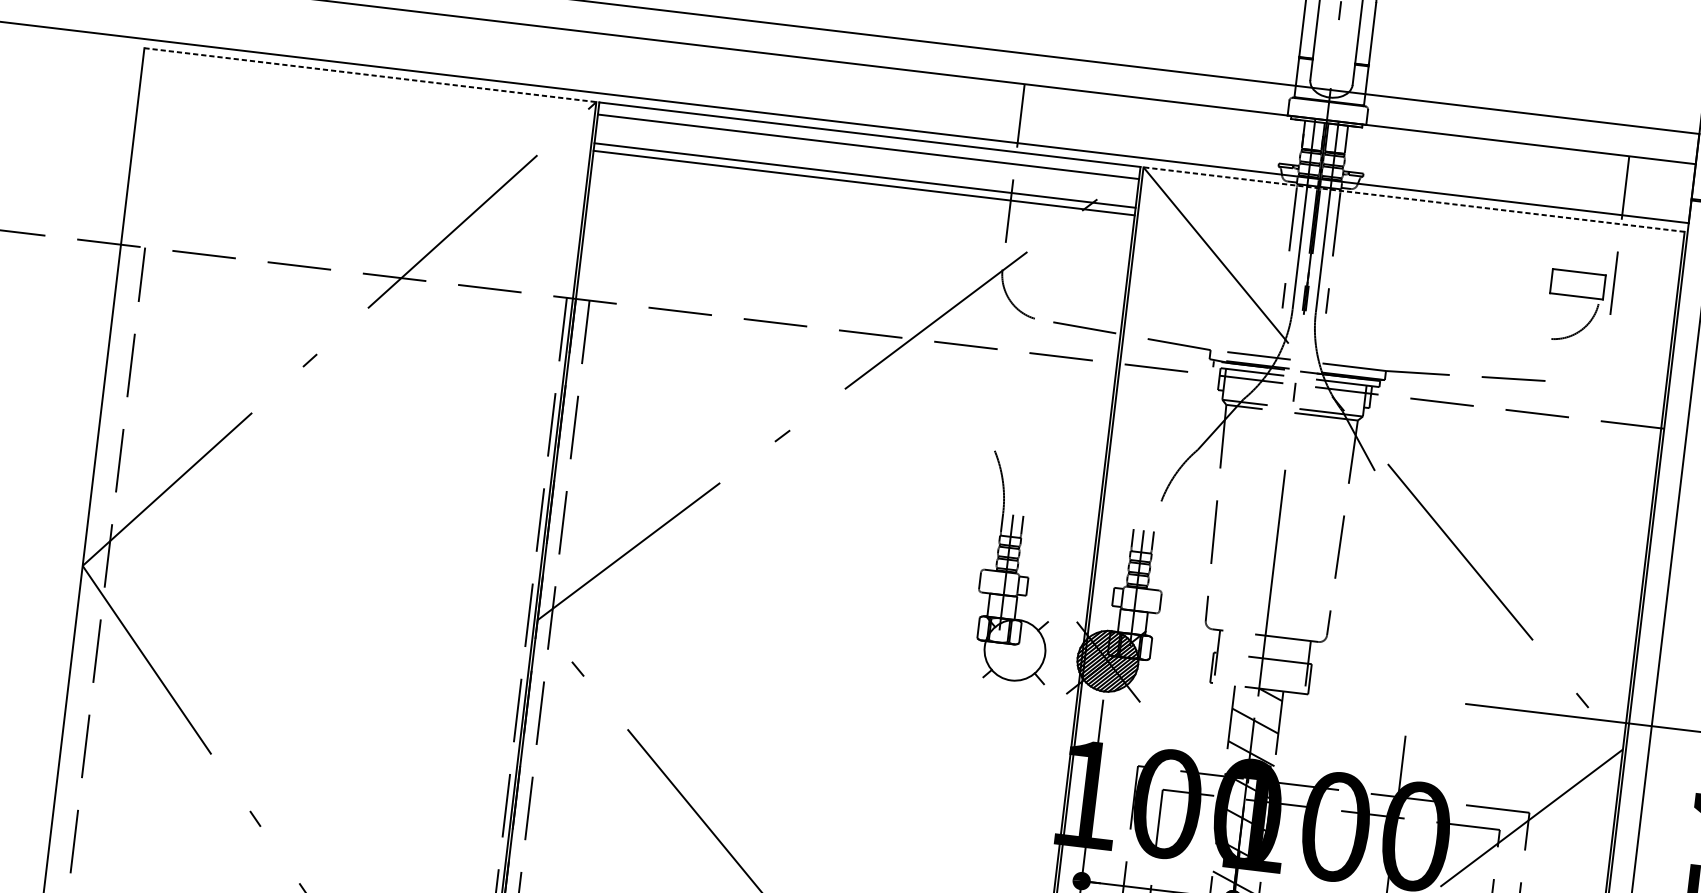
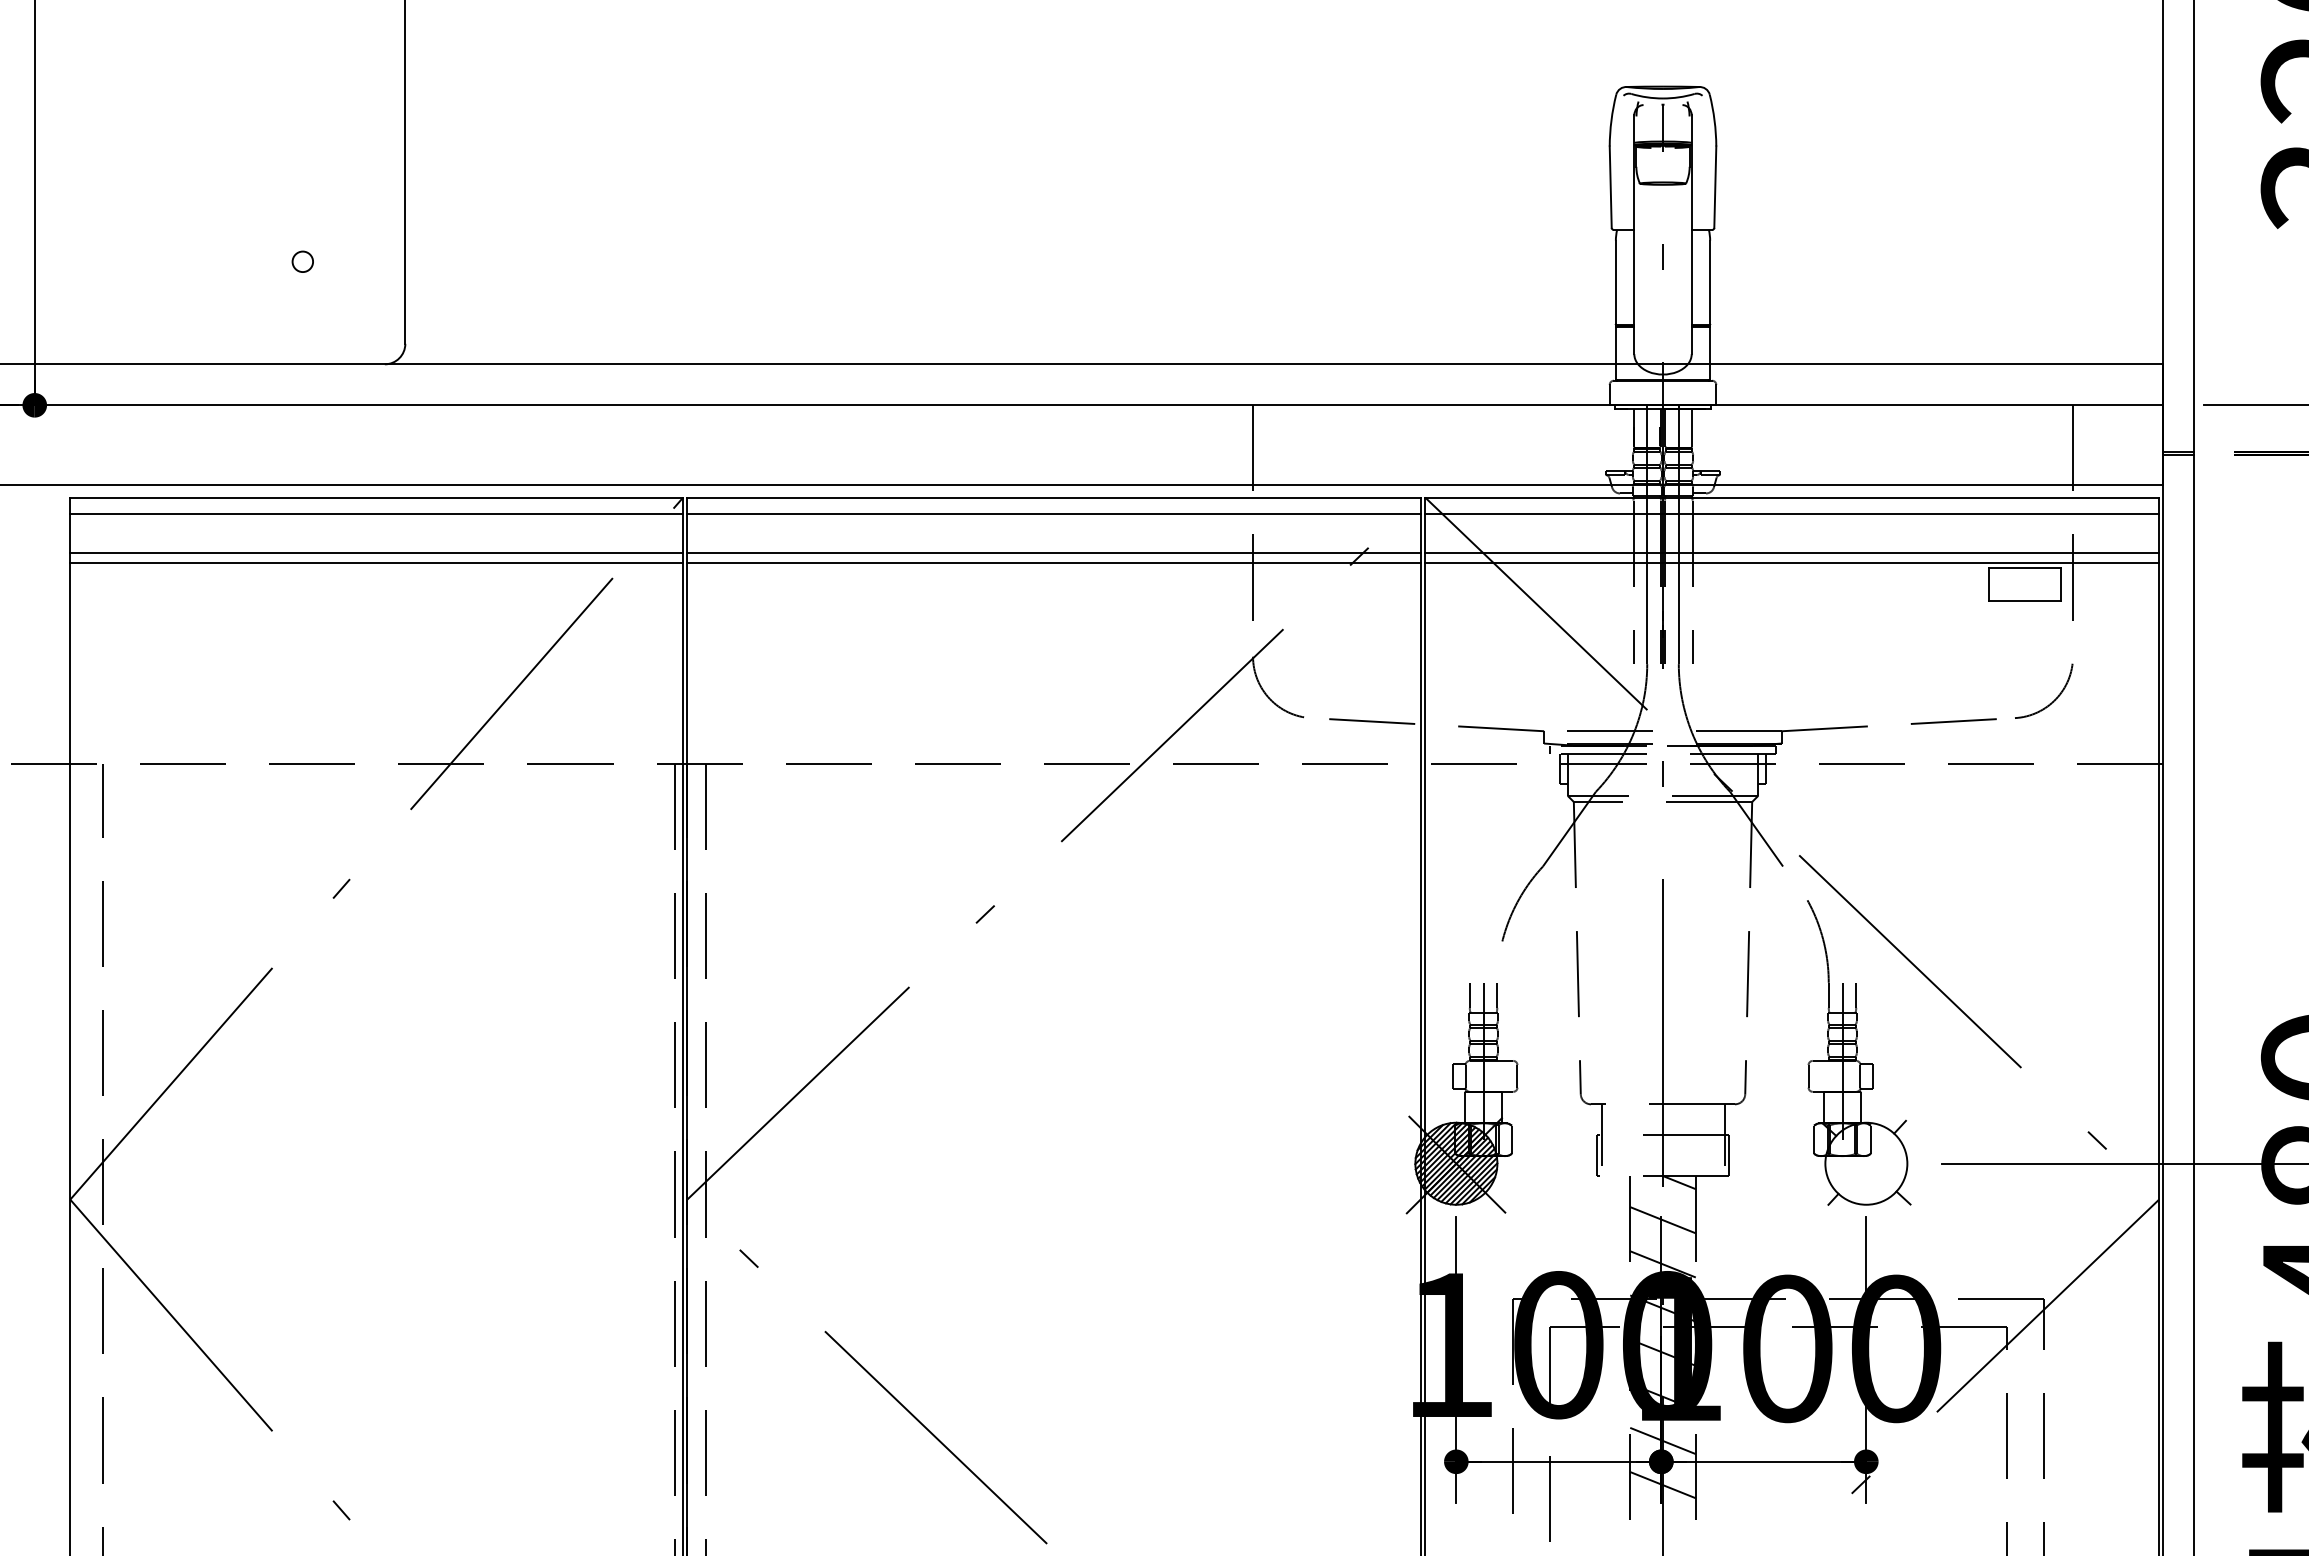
line: (370, 75) -> (377, 497), dashed -> solid
line: (368, 86) -> (376, 513), added
line: (365, 115) -> (376, 552), added
line: (364, 123) -> (376, 563), added
line: (1414, 199) -> (1792, 497), dashed -> solid
line: (1412, 211) -> (1792, 513), added
line: (1409, 240) -> (1792, 552), added
line: (1408, 248) -> (1792, 563), added
arc: (1582, 328) -> (2054, 699), moved
part: (1019, 567) -> (1859, 1052), moved

